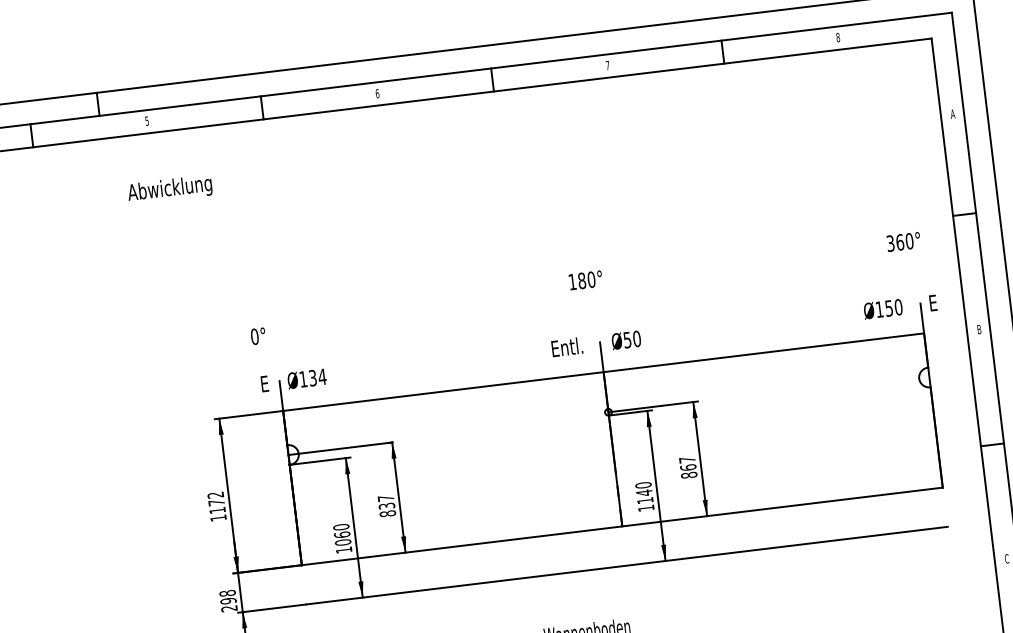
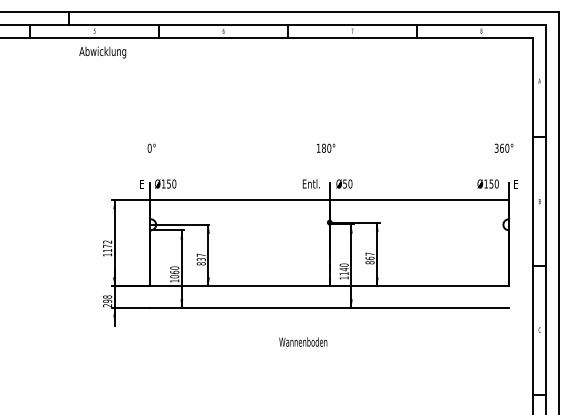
text: (169, 189) -> (102, 52), moved
text: (257, 334) -> (151, 147), moved
text: (317, 376) -> (171, 183), Ø134 -> Ø150

